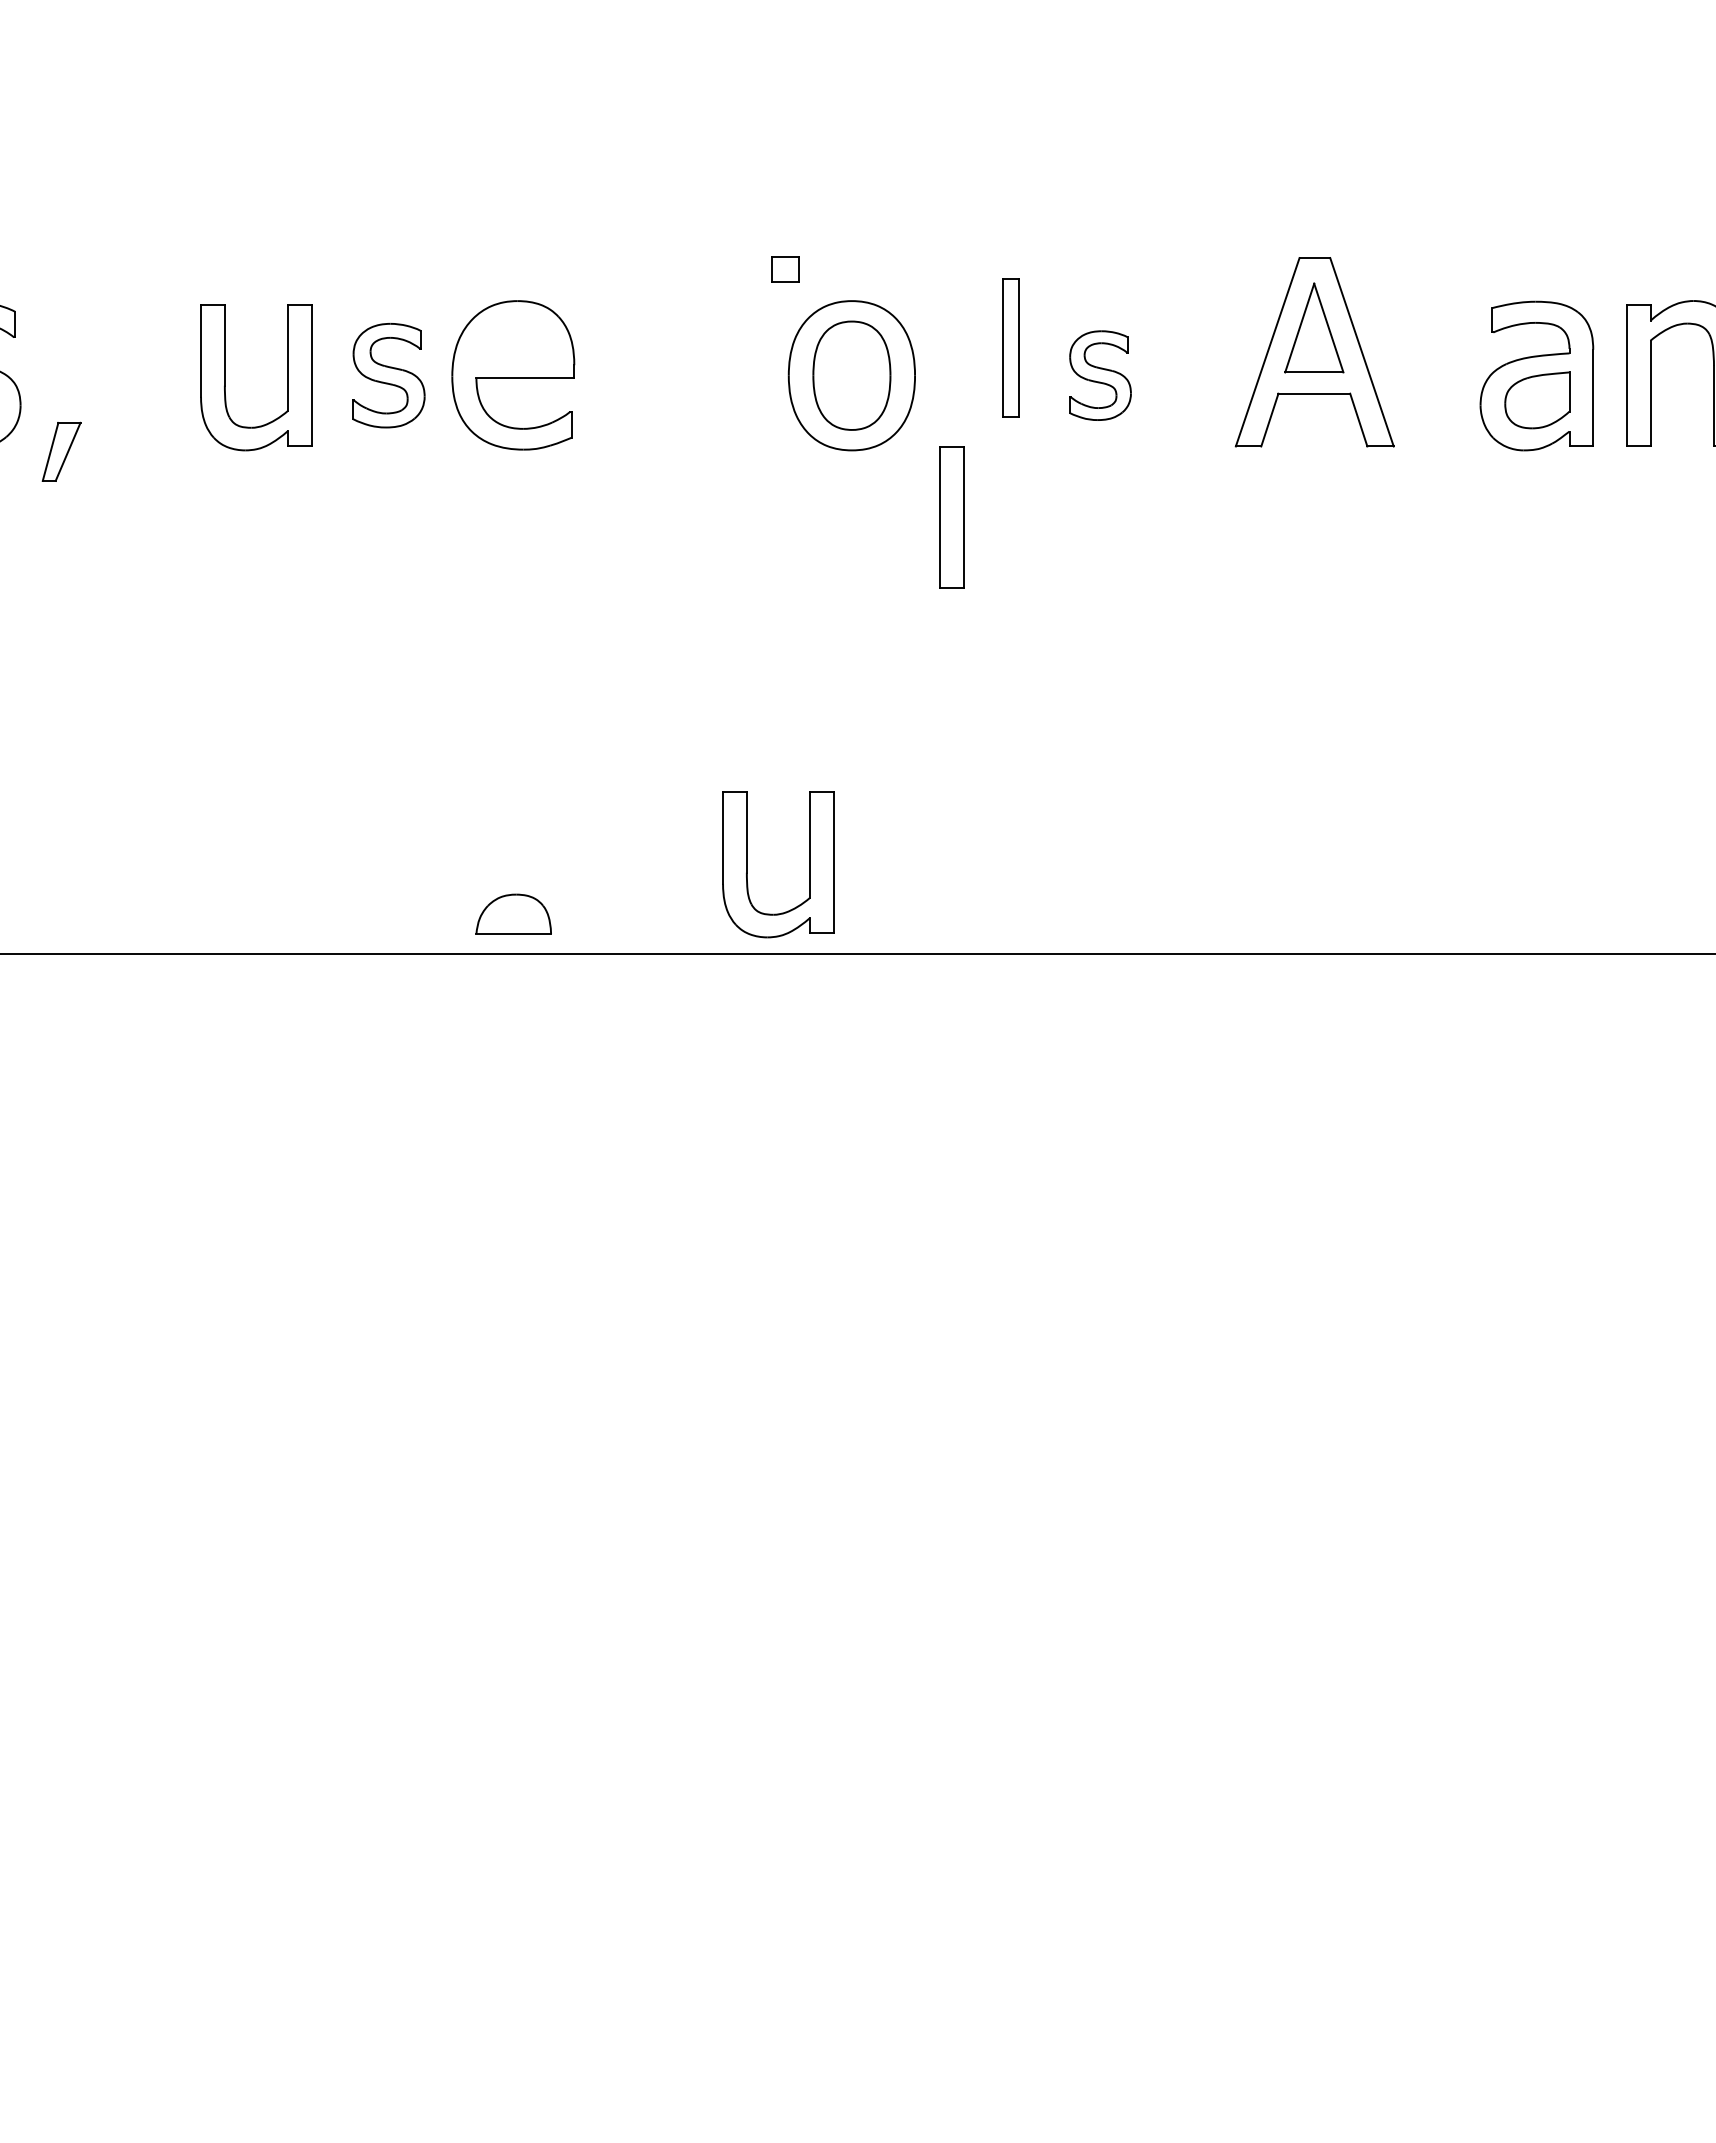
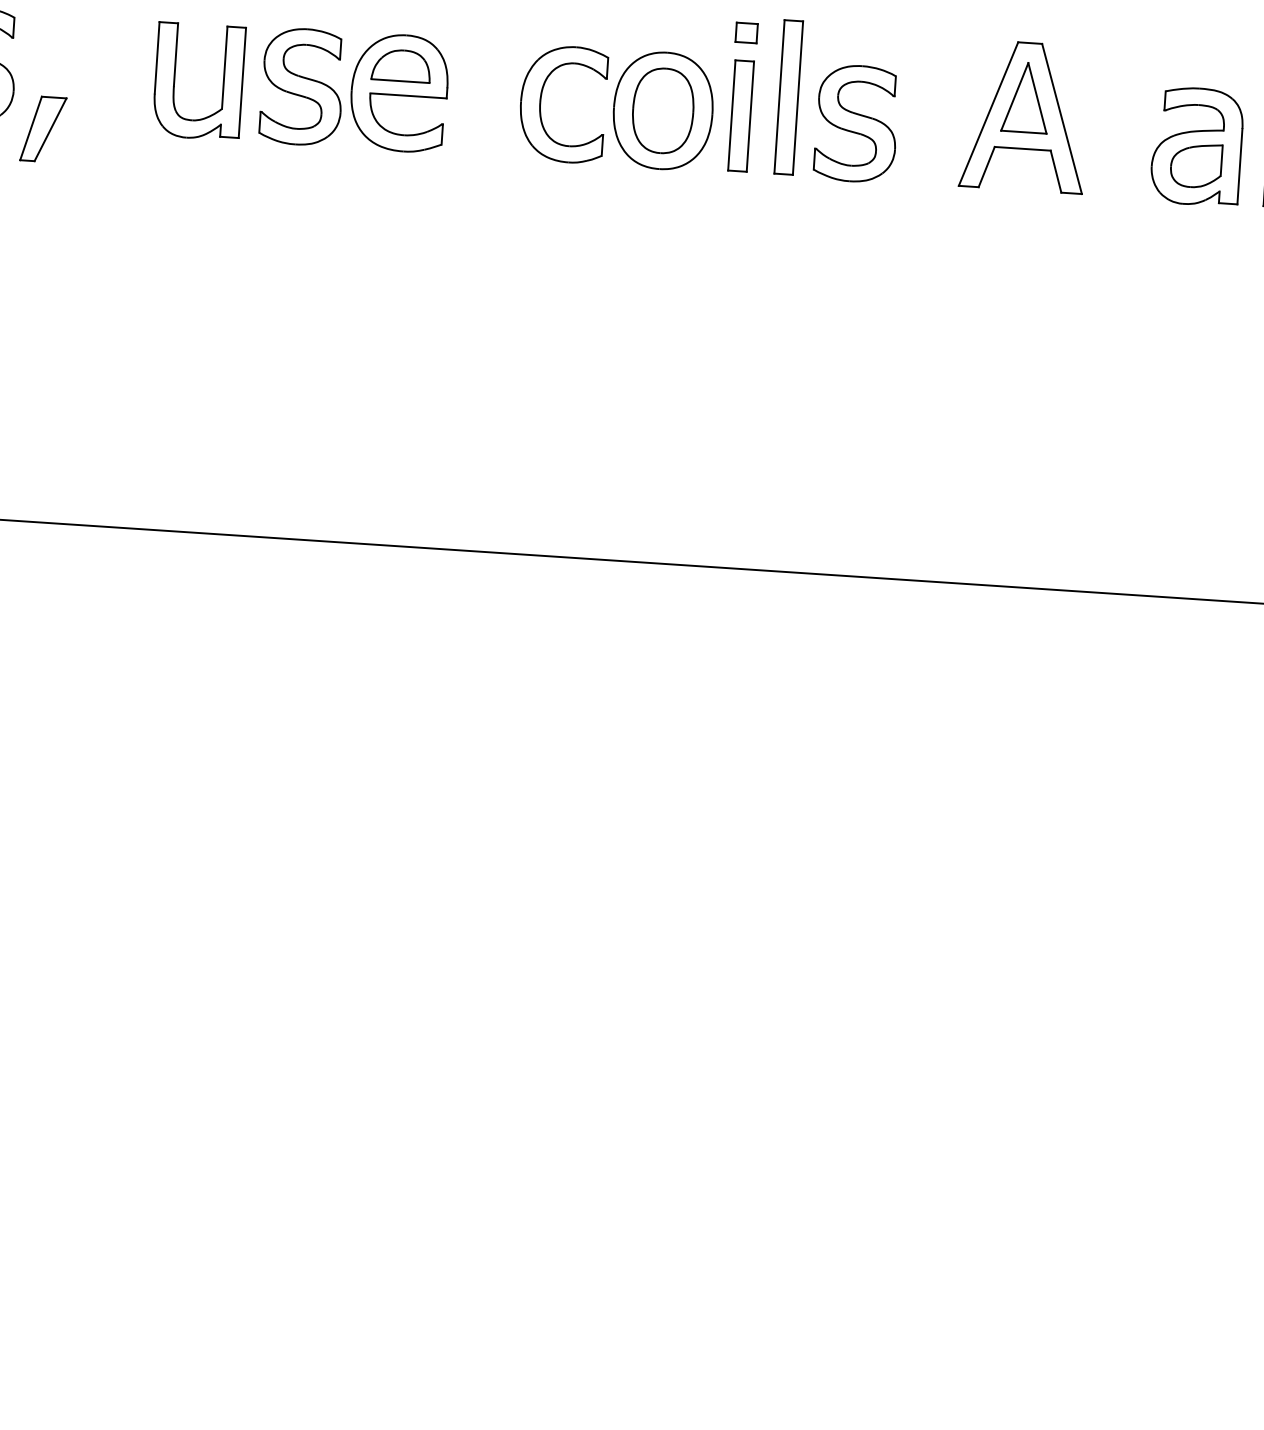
part: (785, 269) -> (746, 33), moved
part: (1010, 347) -> (788, 97), size x1.43
part: (388, 375) -> (302, 86), size x1.43
part: (695, 375) -> (541, 102), added
part: (1100, 375) -> (857, 123), size x1.67
part: (61, 451) -> (43, 129), size x1.43
part: (951, 517) -> (740, 115), moved
part: (747, 864) -> (556, 486), removed
part: (513, 913) -> (401, 65), moved

